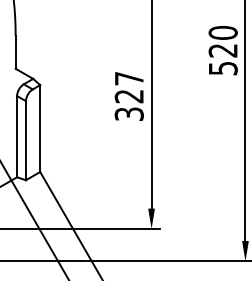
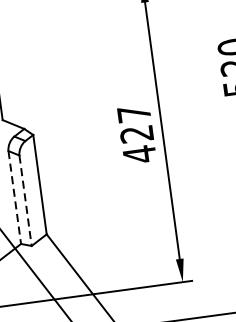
text: (128, 114) -> (138, 154), 327 -> 427
line: (17, 136) -> (15, 197), solid -> dashed
line: (25, 140) -> (24, 200), solid -> dashed

